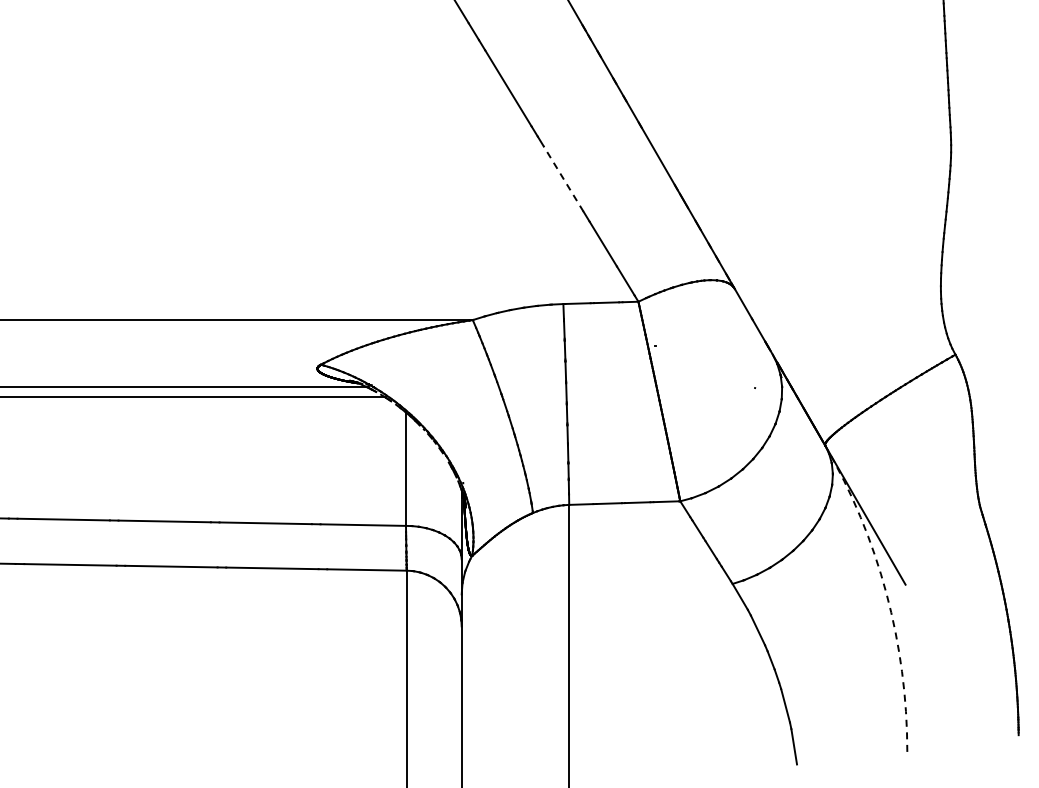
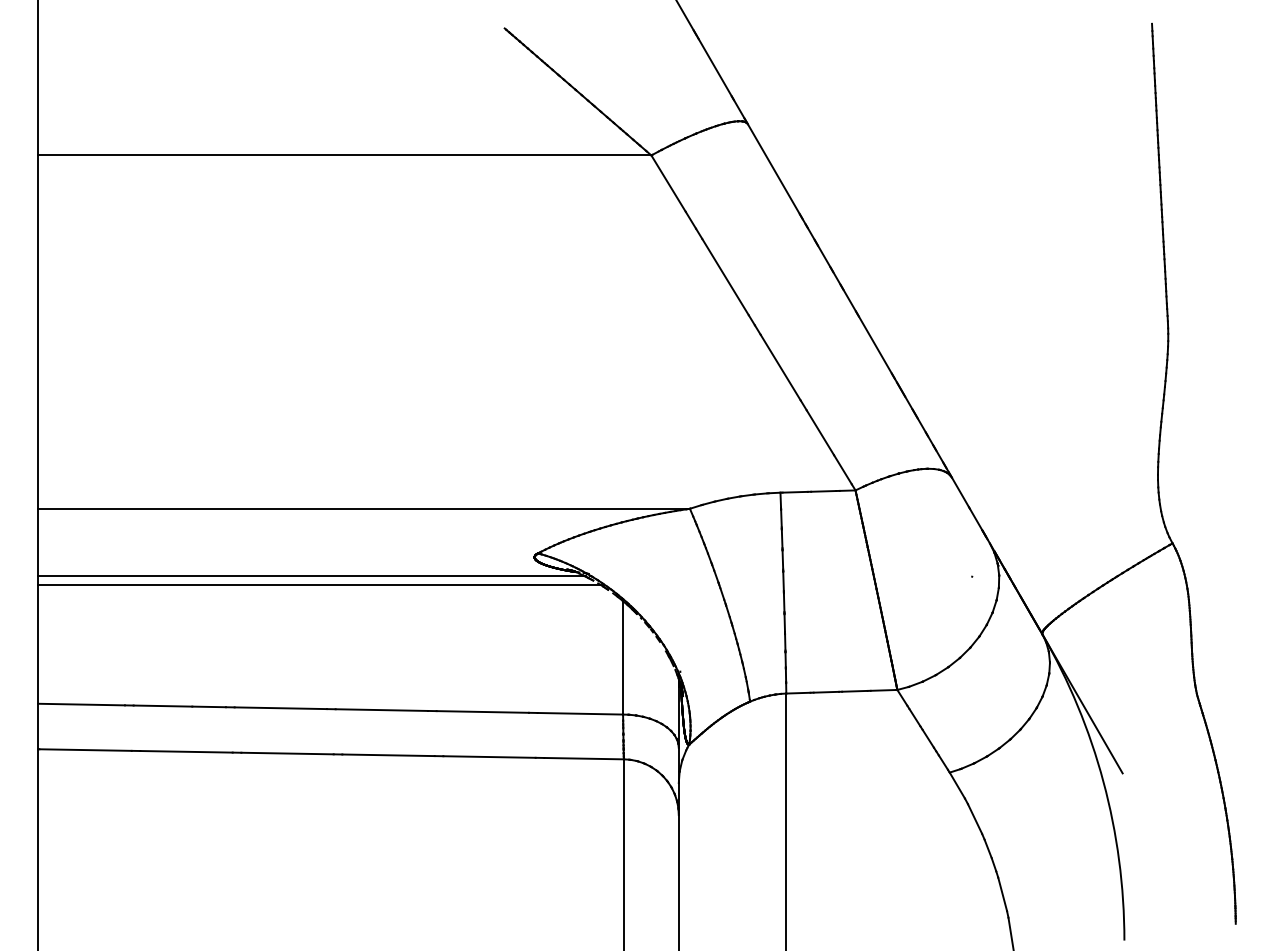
line: (563, 178) -> (780, 367), dashed -> solid
arc: (886, 592) -> (1103, 781), dashed -> solid

